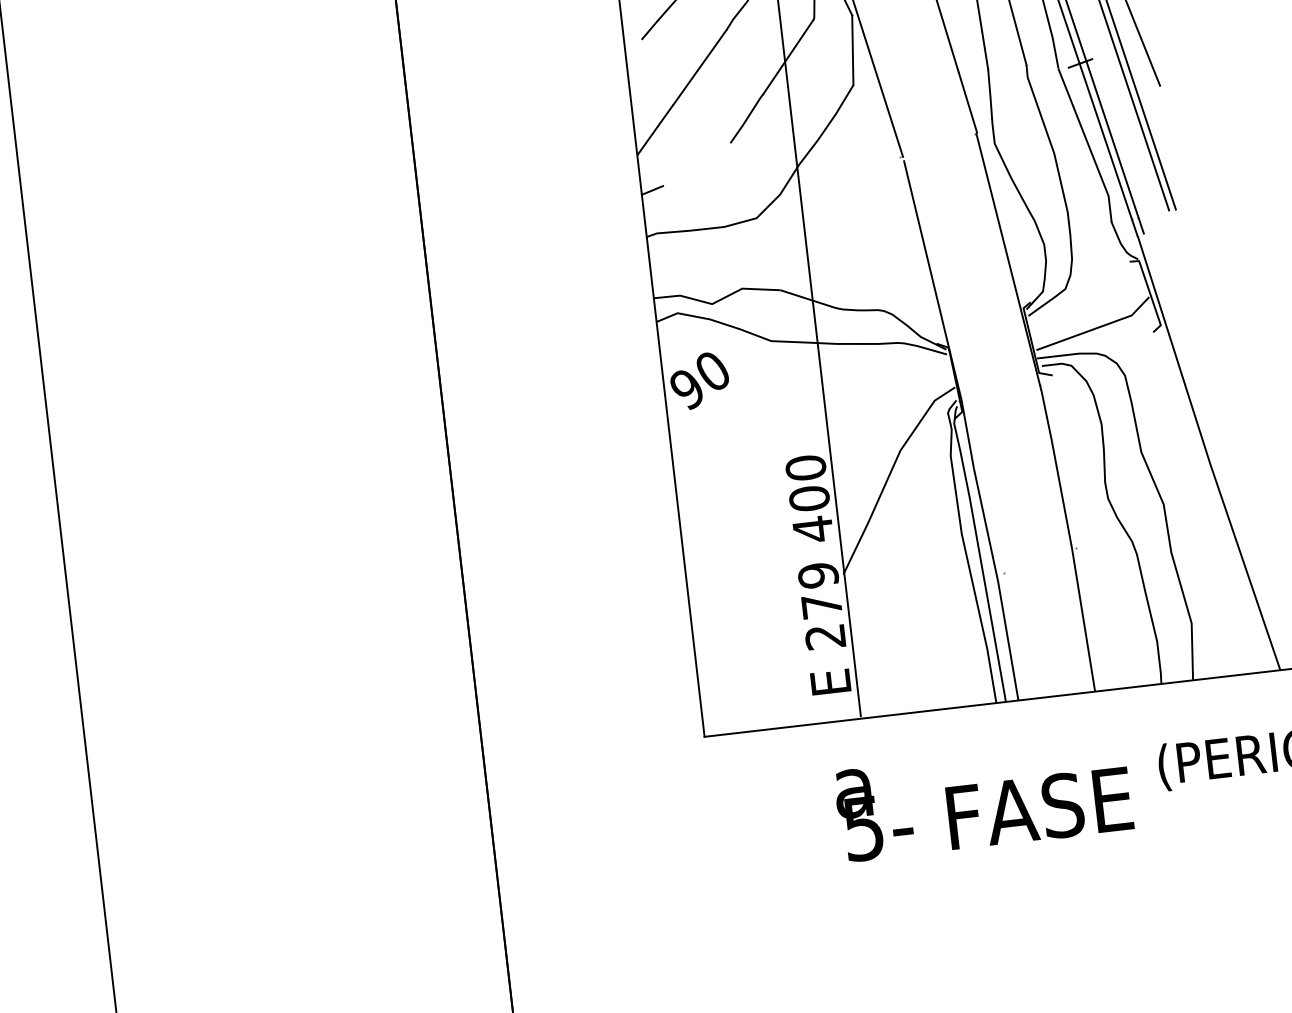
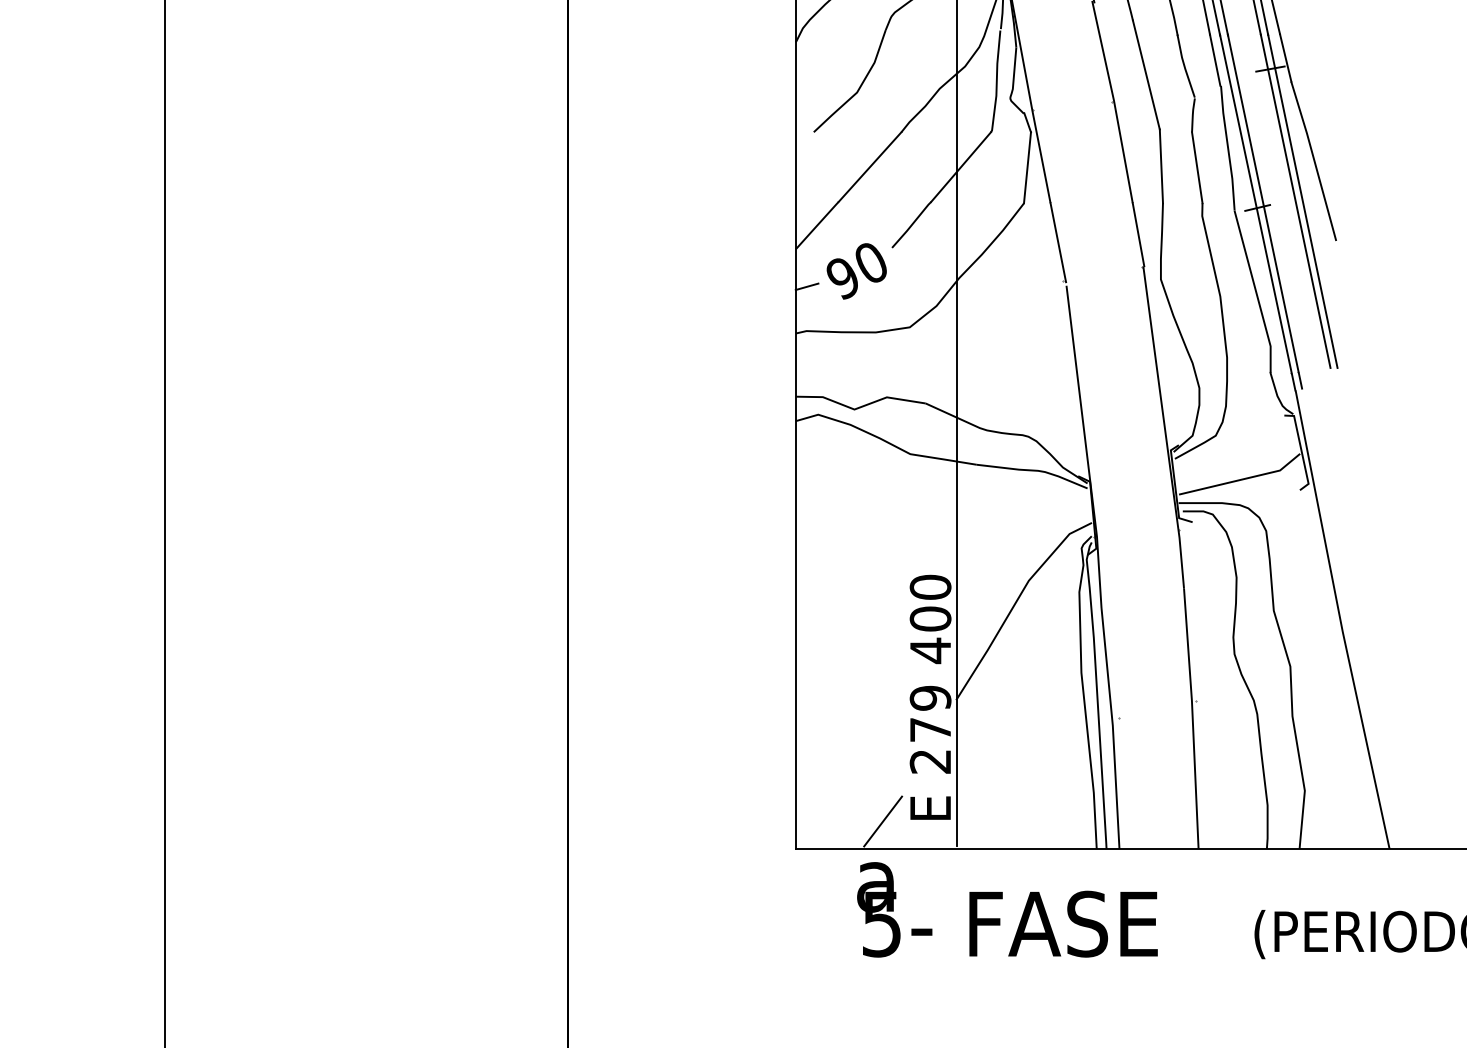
text: (699, 381) -> (856, 271), moved
line: (786, 700) -> (883, 821), added
text: (983, 800) -> (1007, 909), moved

